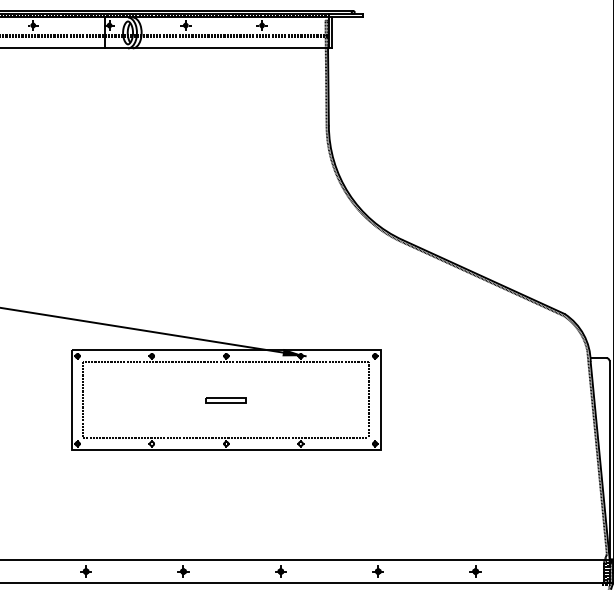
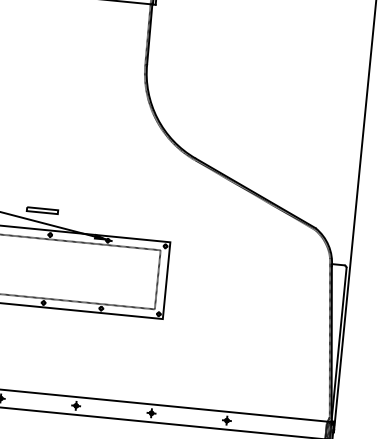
part: (225, 400) -> (41, 210), moved

